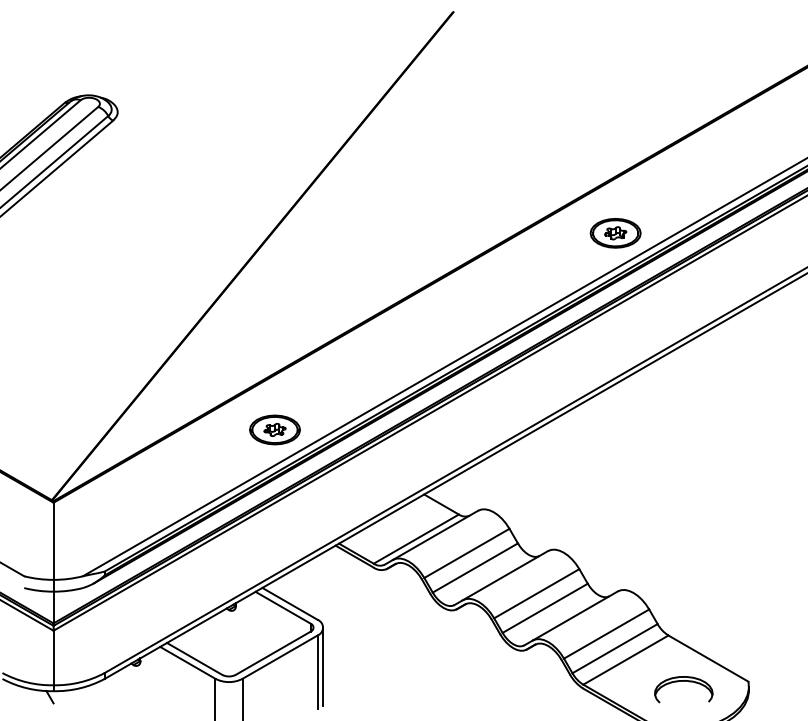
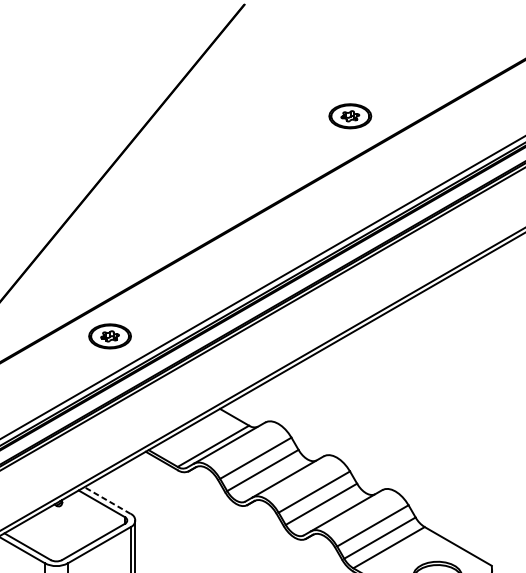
part: (615, 233) -> (350, 116), moved
part: (274, 429) -> (109, 336), moved
line: (290, 603) -> (107, 500), solid -> dashed

